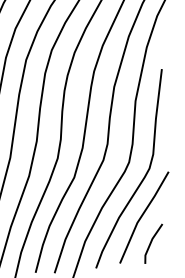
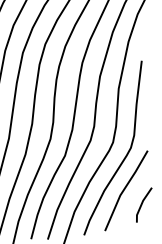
line: (151, 243) -> (142, 204), moved

